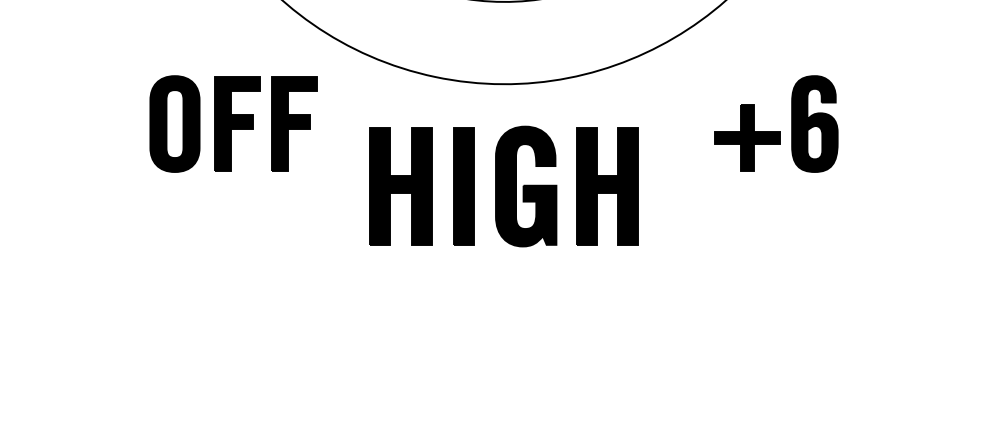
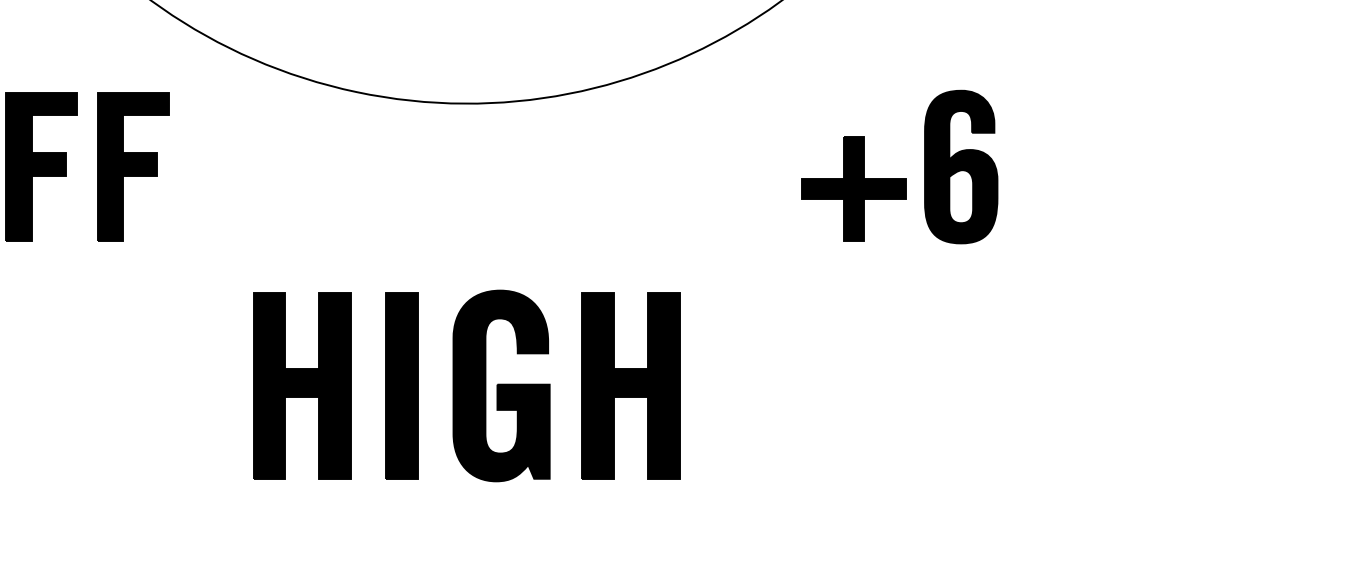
part: (503, 186) -> (465, 385), moved

